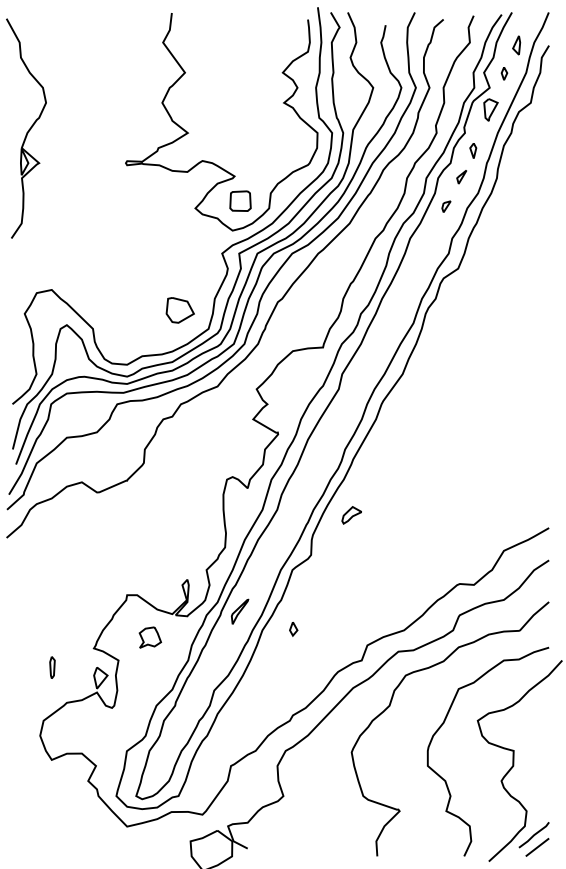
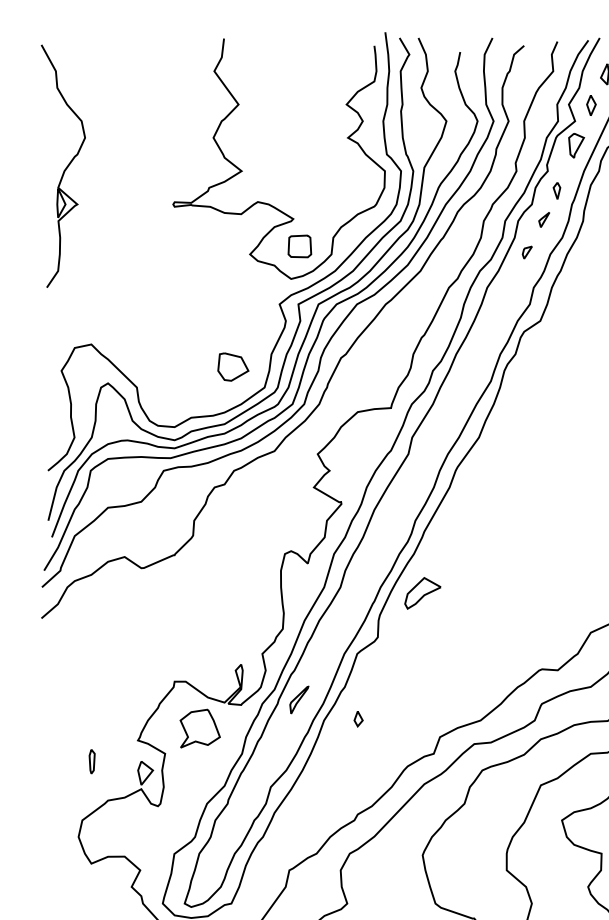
part: (504, 73) -> (591, 105), size x1.43
part: (351, 515) -> (422, 593), size x1.67
part: (150, 637) -> (200, 728), size x1.67

